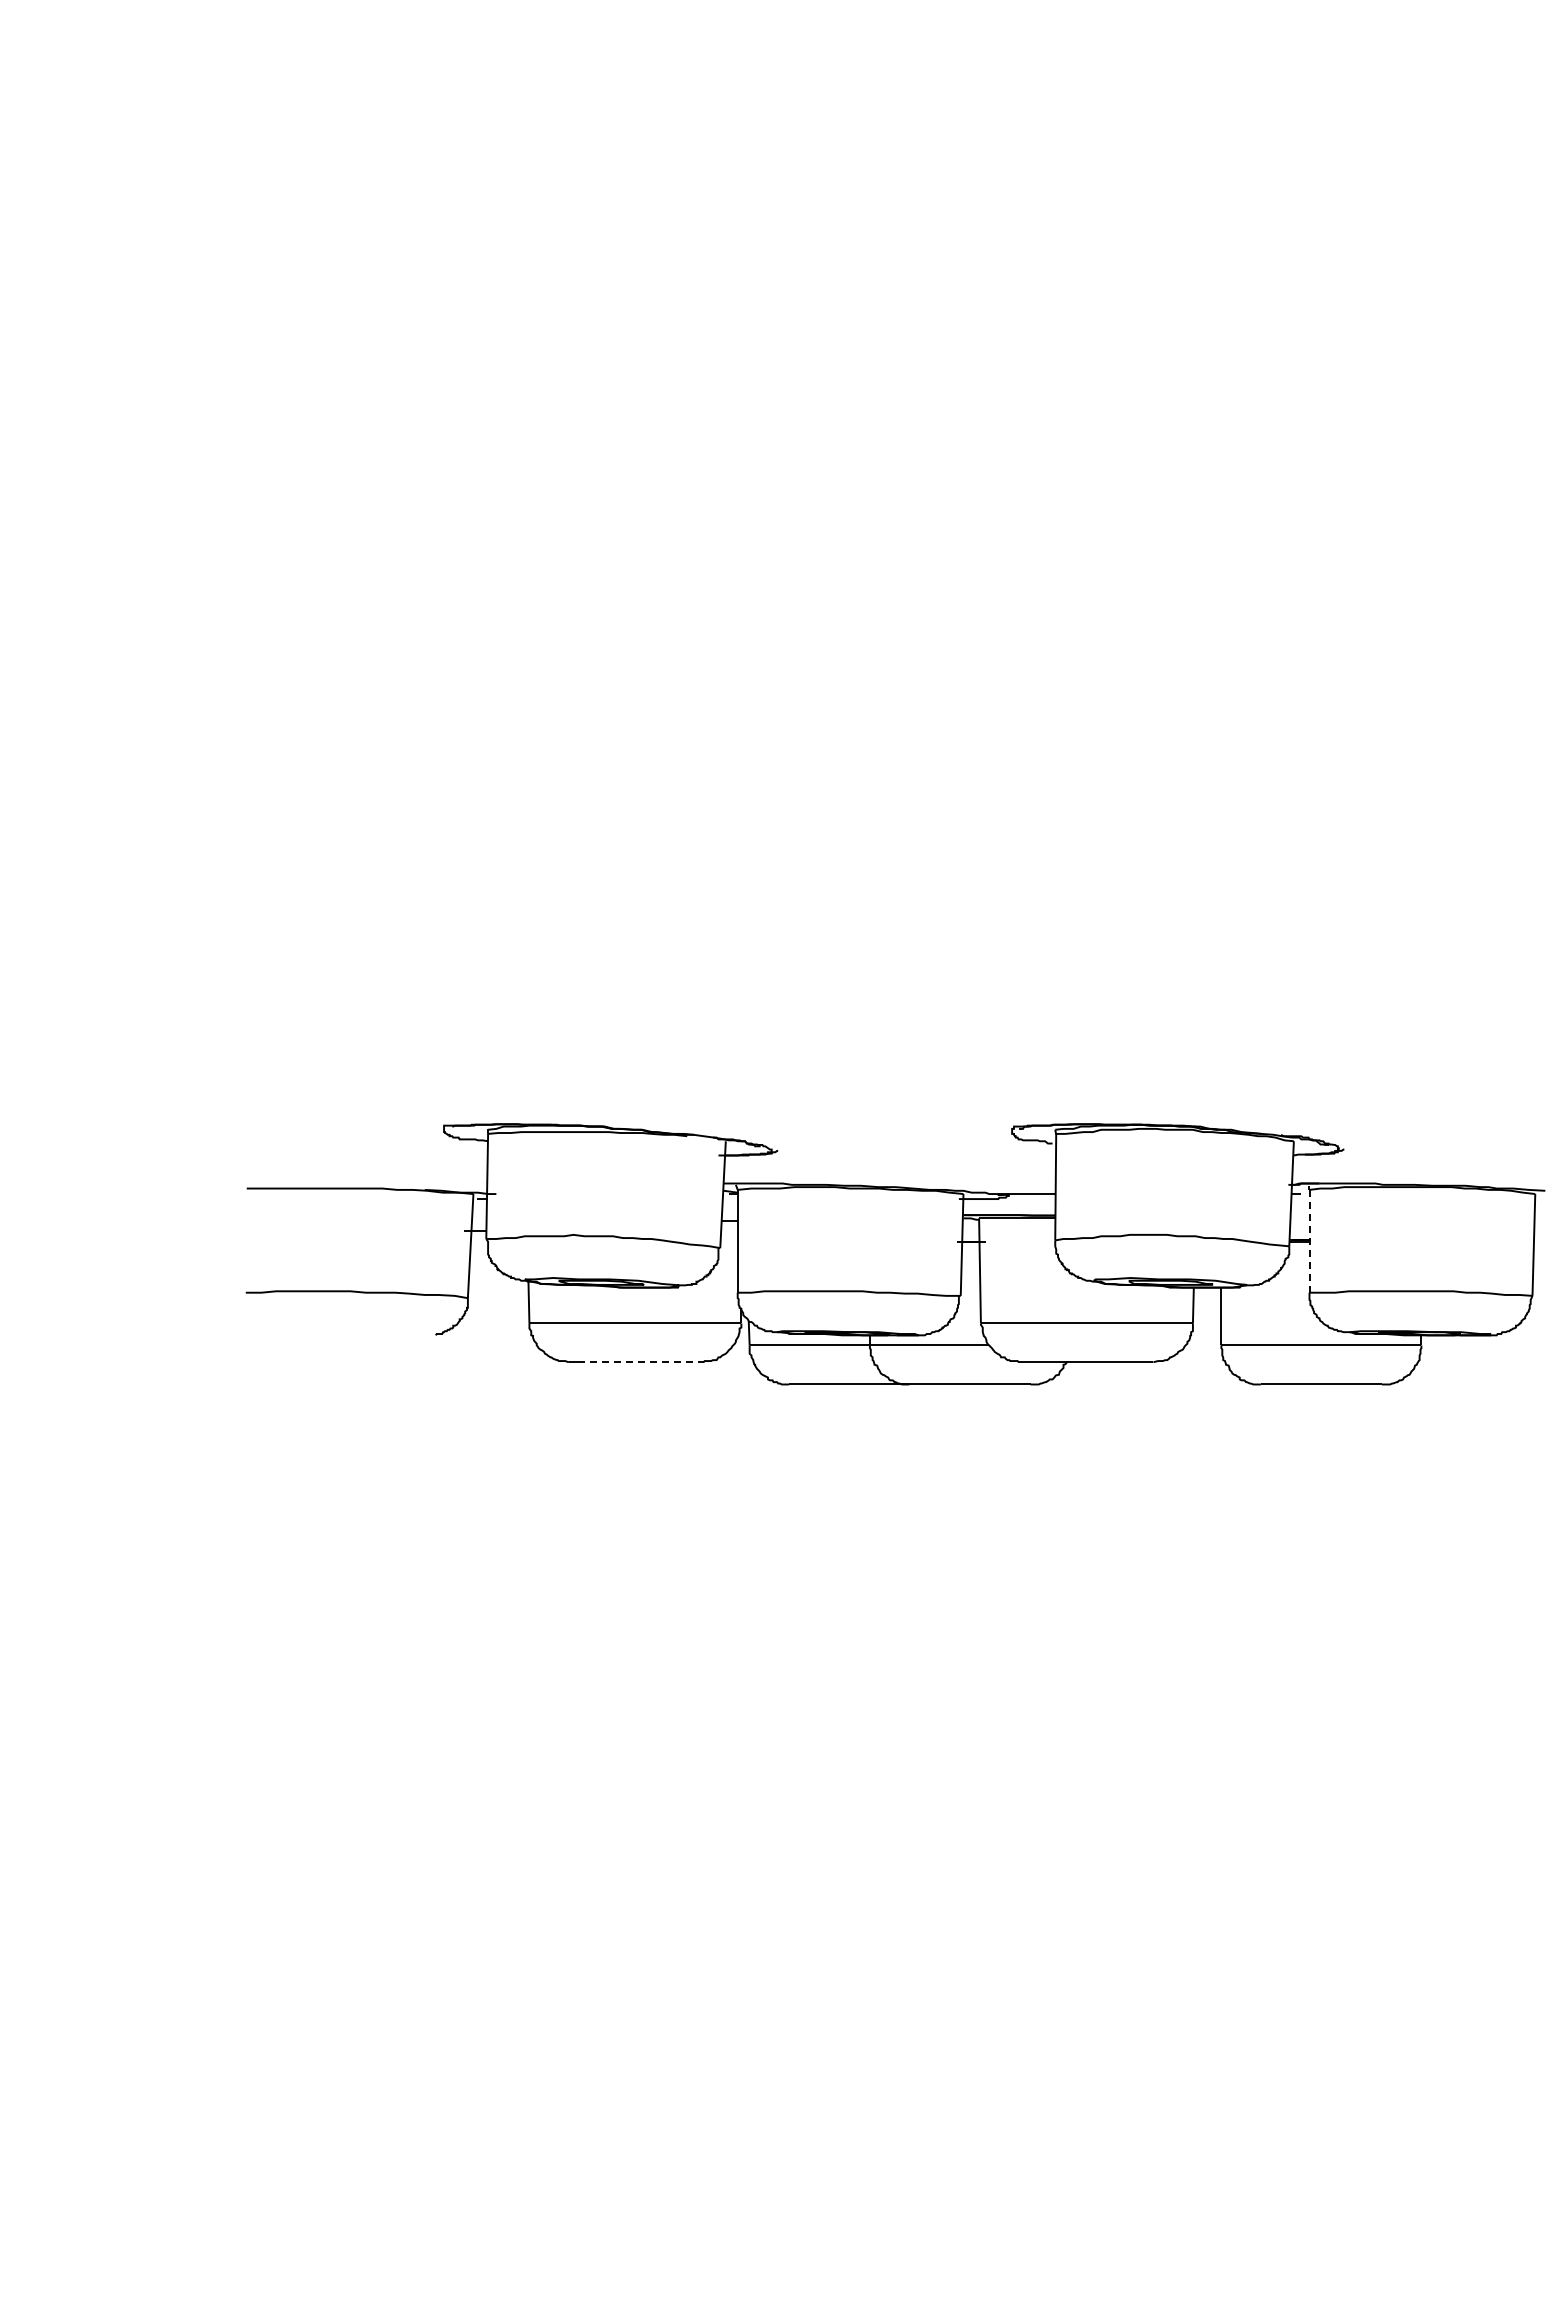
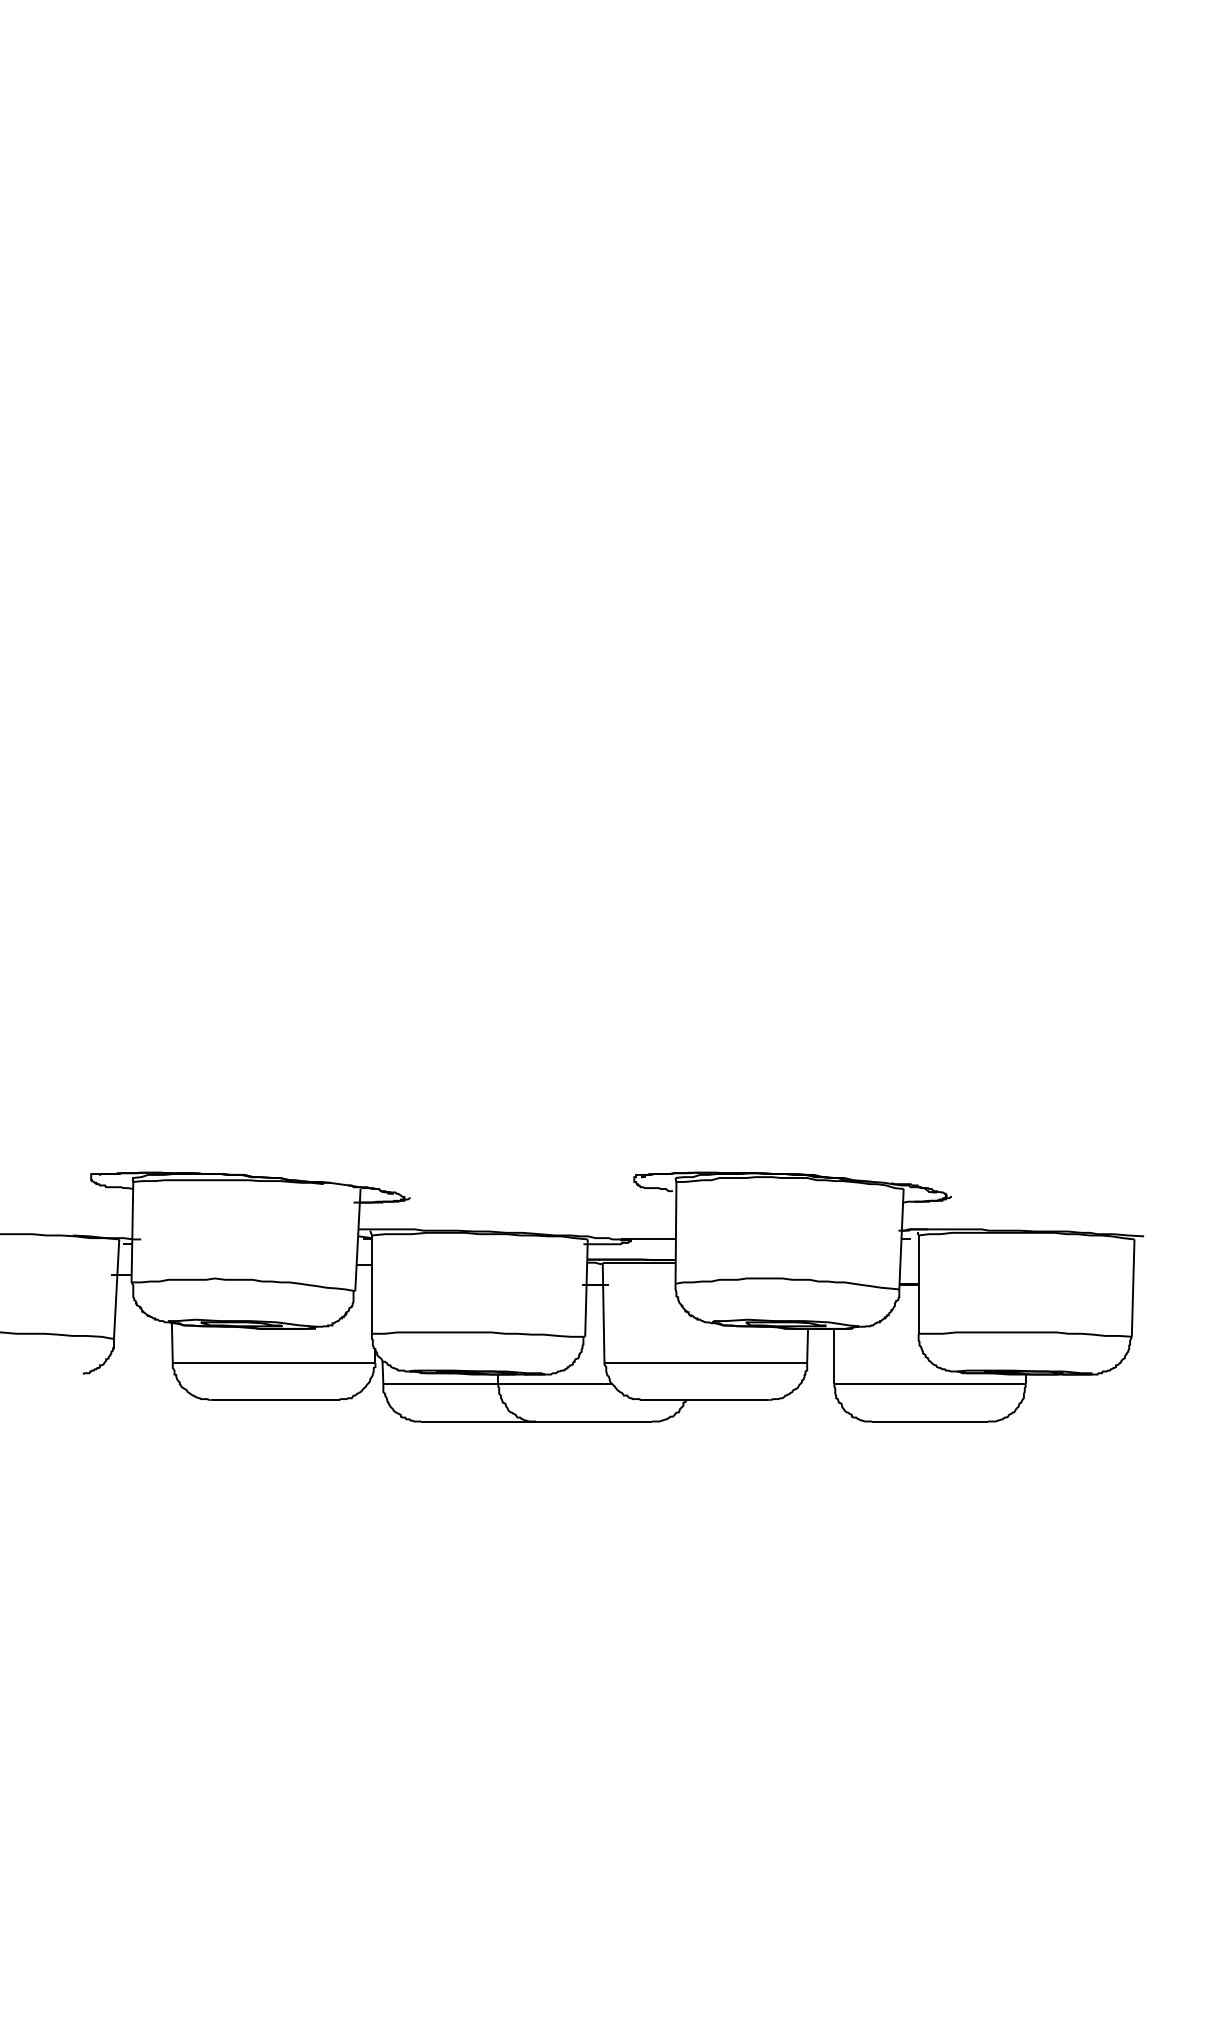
line: (1309, 1241) -> (918, 1284), dashed -> solid
line: (639, 1362) -> (278, 1400), dashed -> solid

